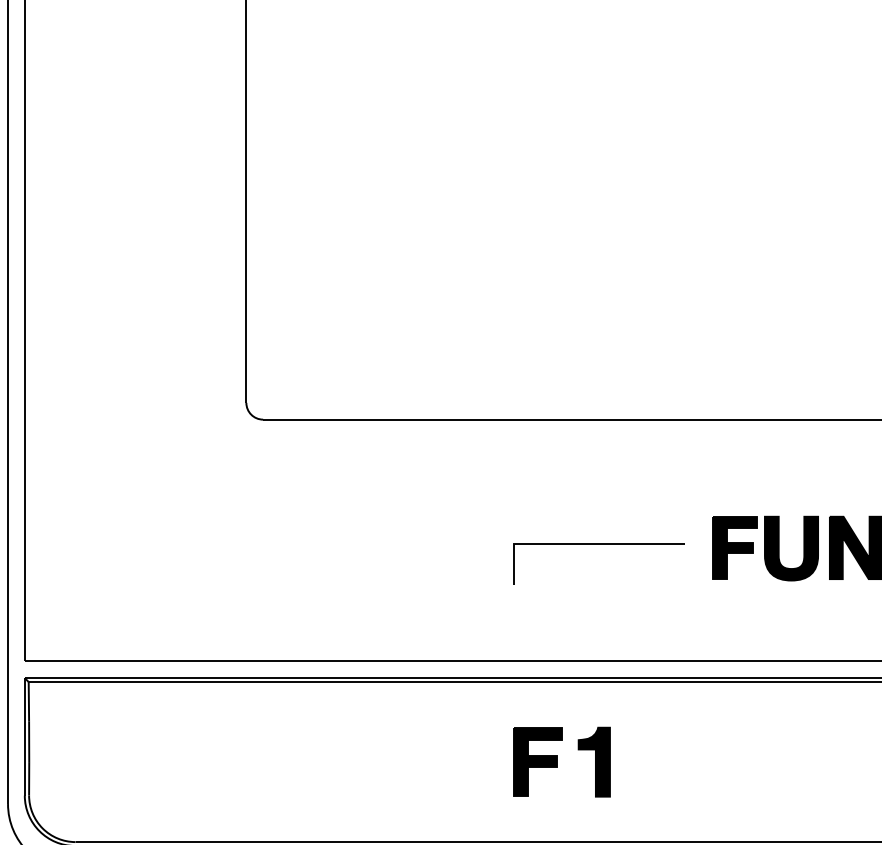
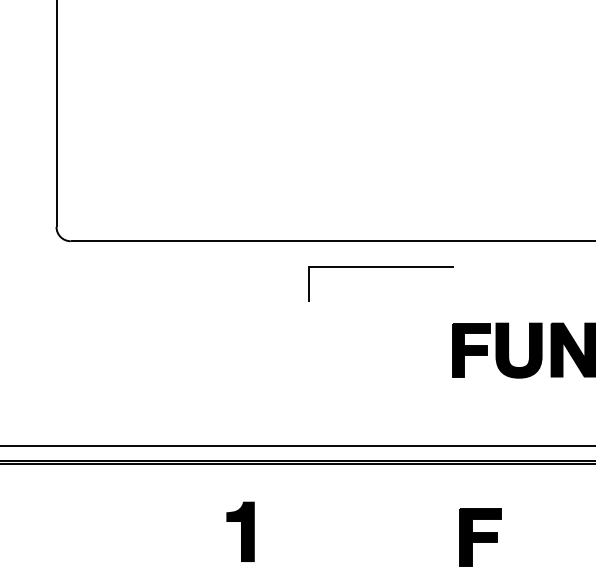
line: (598, 544) -> (380, 267), moved
part: (537, 761) -> (480, 537), moved
part: (593, 761) -> (239, 531), moved

